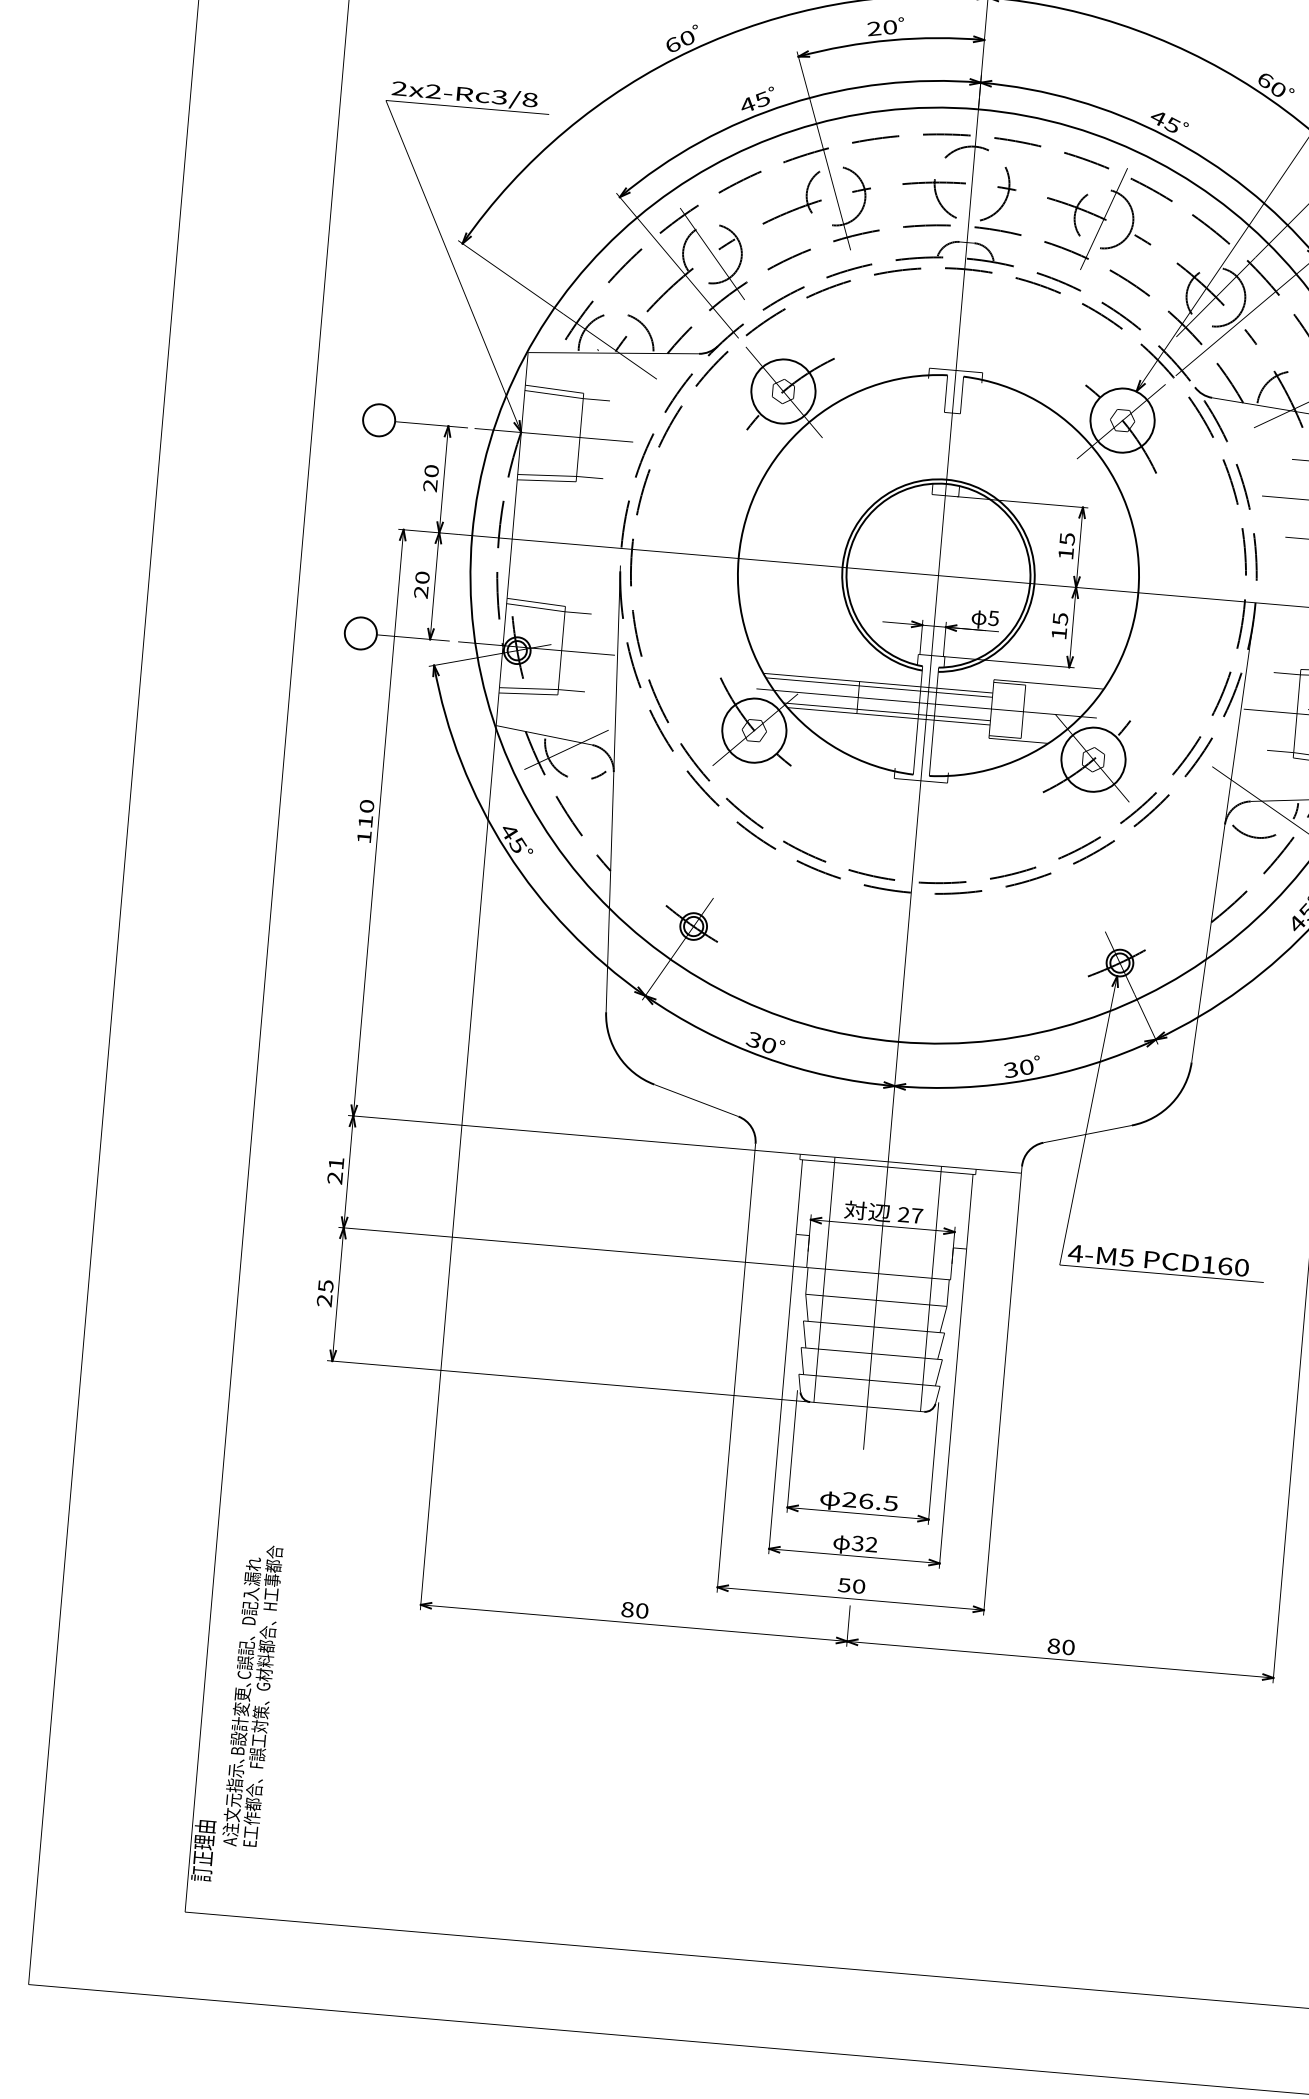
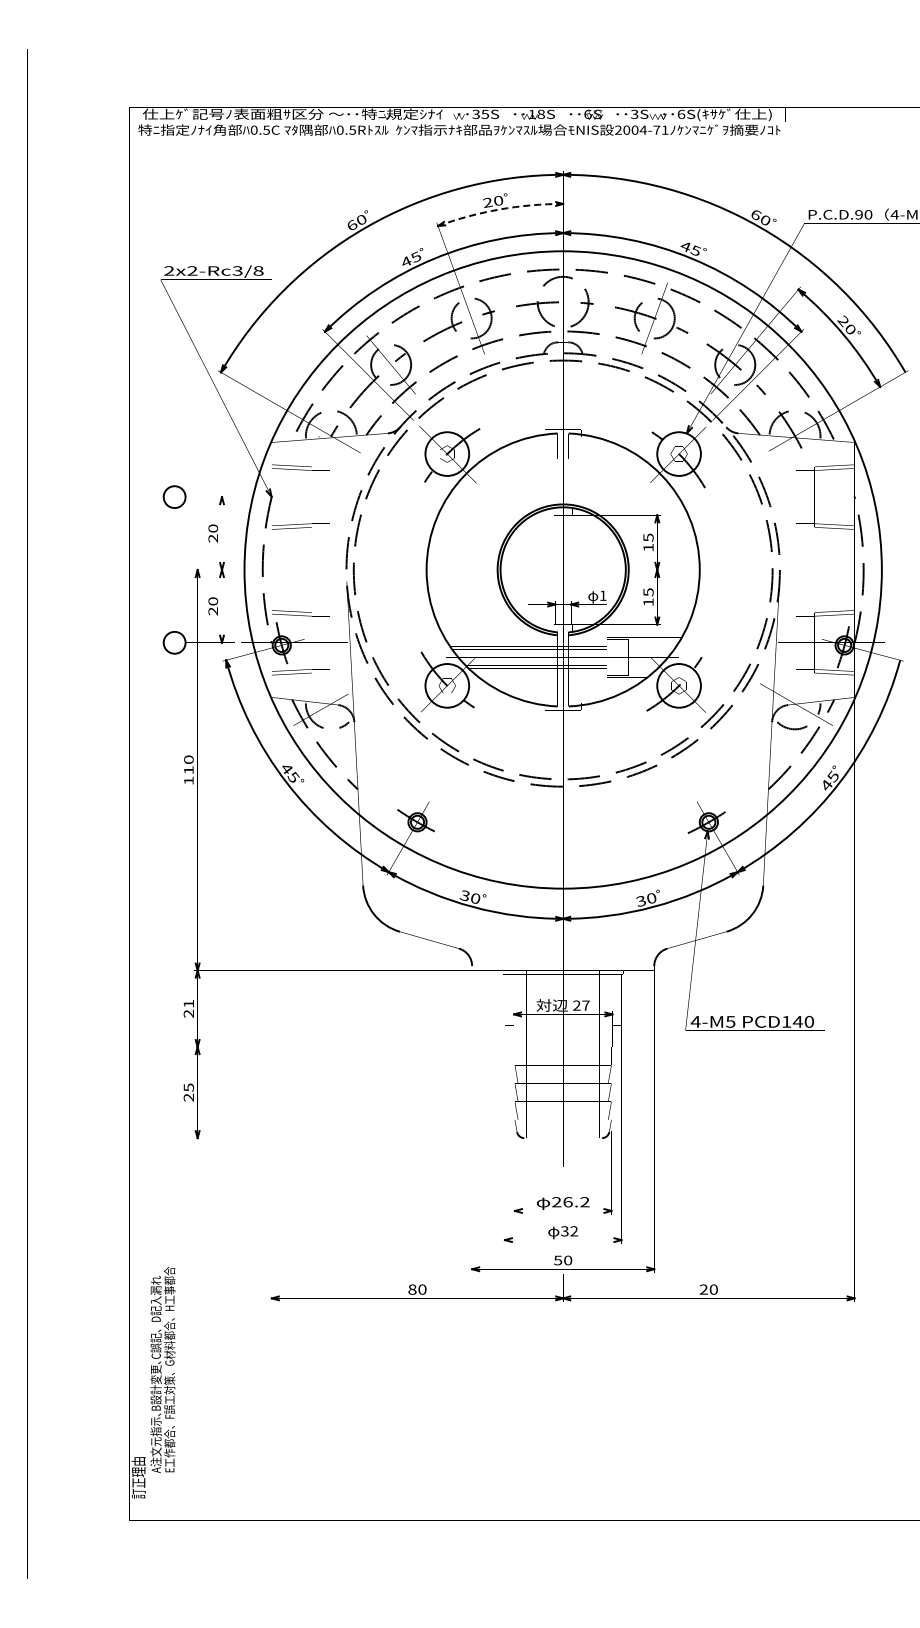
arc: (890, 40) -> (499, 209), solid -> dashed
text: (992, 617) -> (602, 595), 5 -> 1
text: (1224, 1265) -> (797, 1021), PCD160 -> PCD140
text: (890, 1503) -> (584, 1202), 26.5 -> 26.2
text: (1053, 1645) -> (703, 1289), 80 -> 20

